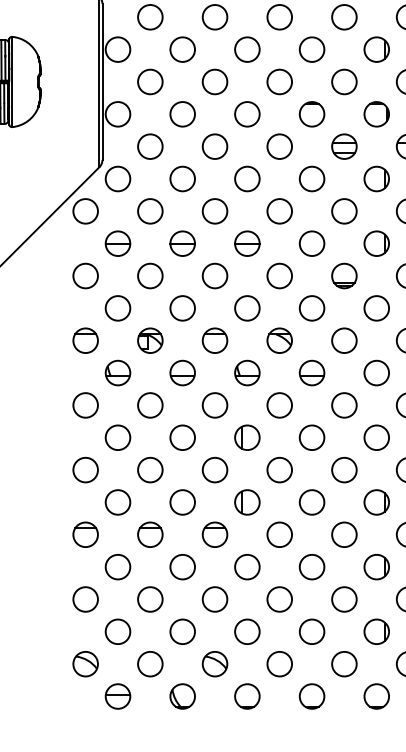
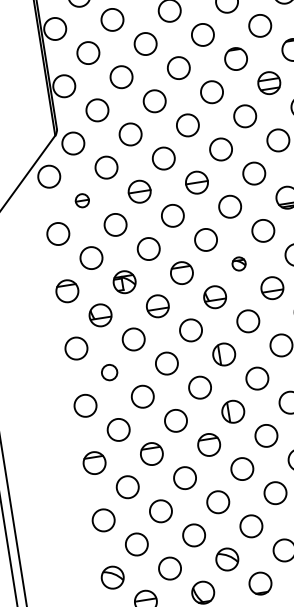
part: (117, 243) -> (81, 200), size x0.6
part: (279, 340) -> (238, 263), size x0.6
circle: (117, 437) -> (109, 372), size x0.7

